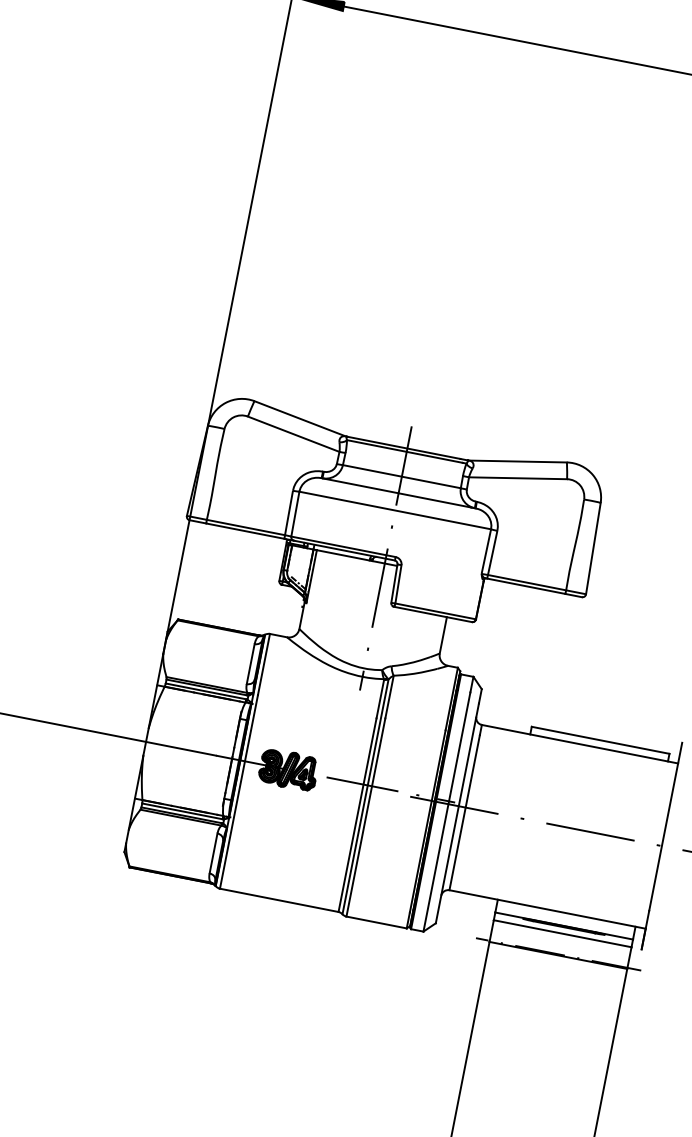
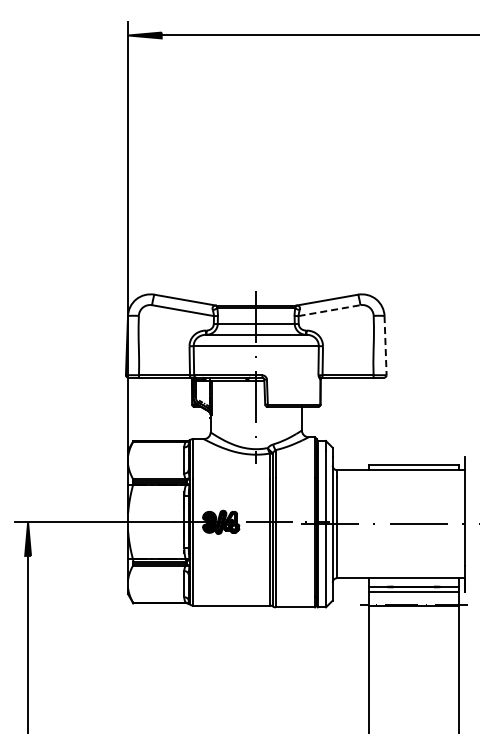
line: (519, 478) -> (330, 310), solid -> dashed
line: (593, 548) -> (385, 345), solid -> dashed

